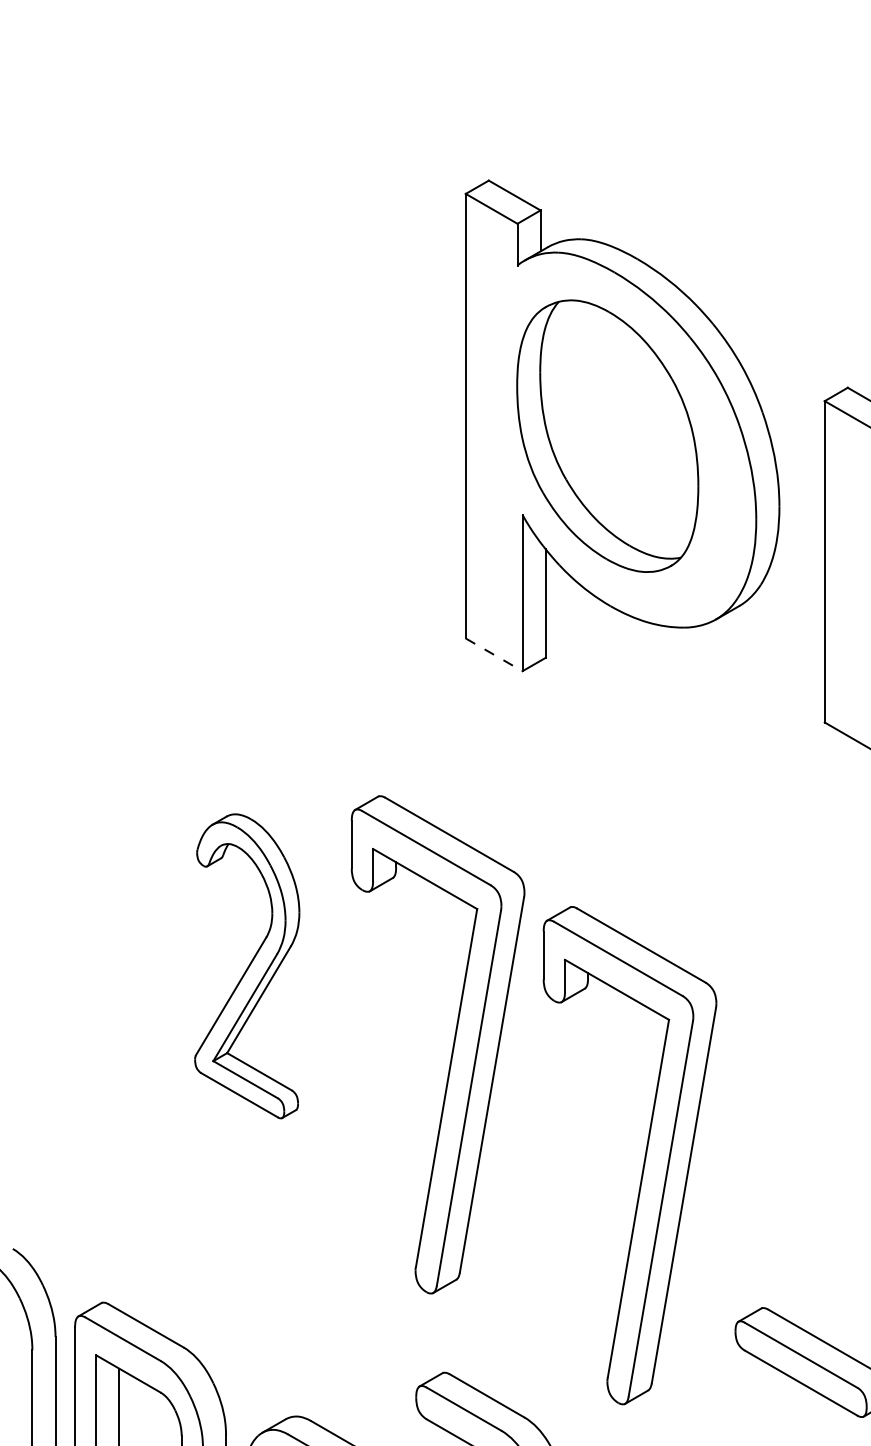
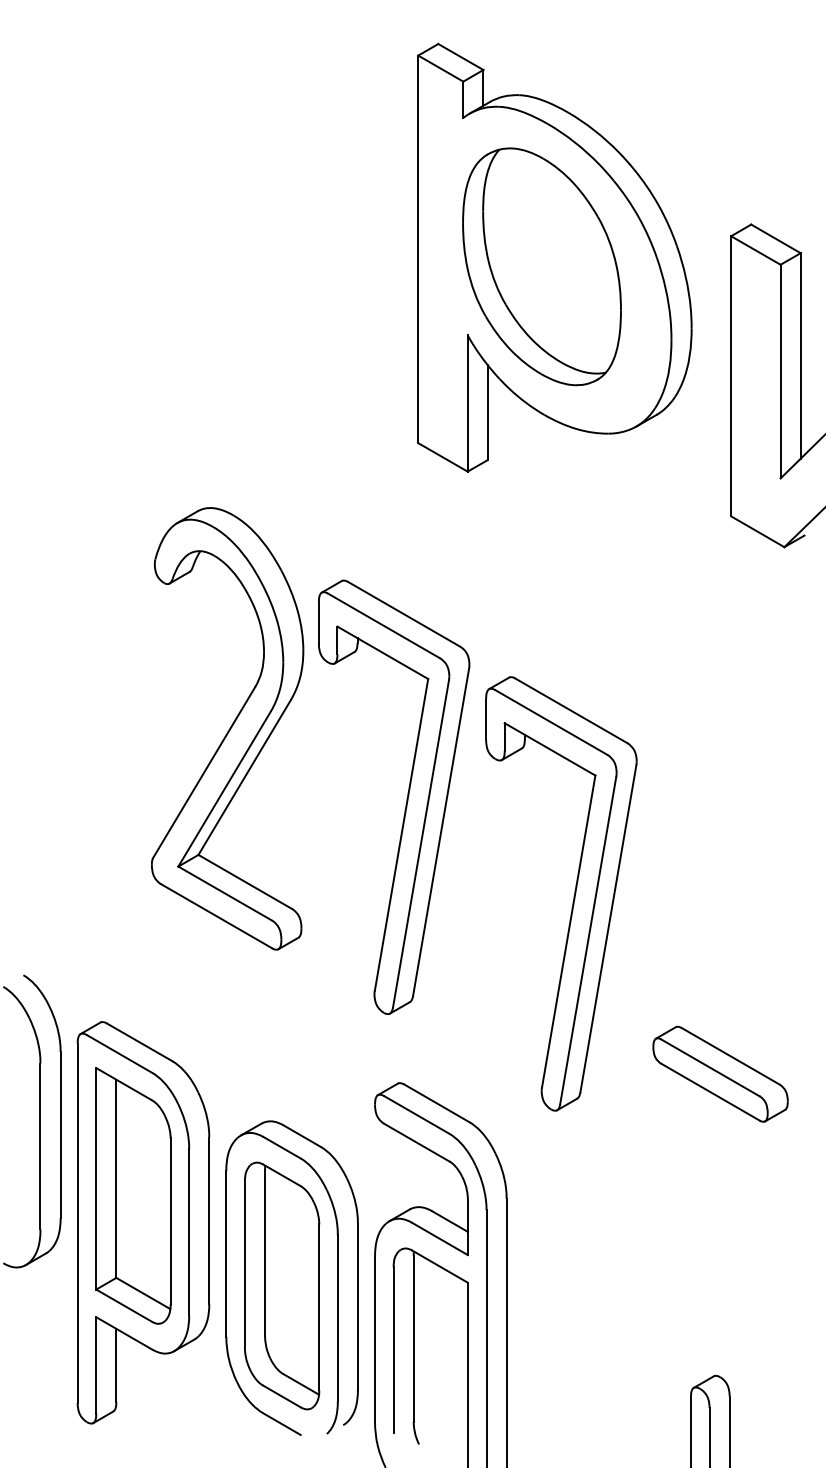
line: (493, 654) -> (442, 457), dashed -> solid
part: (246, 965) -> (227, 728), size x1.67

